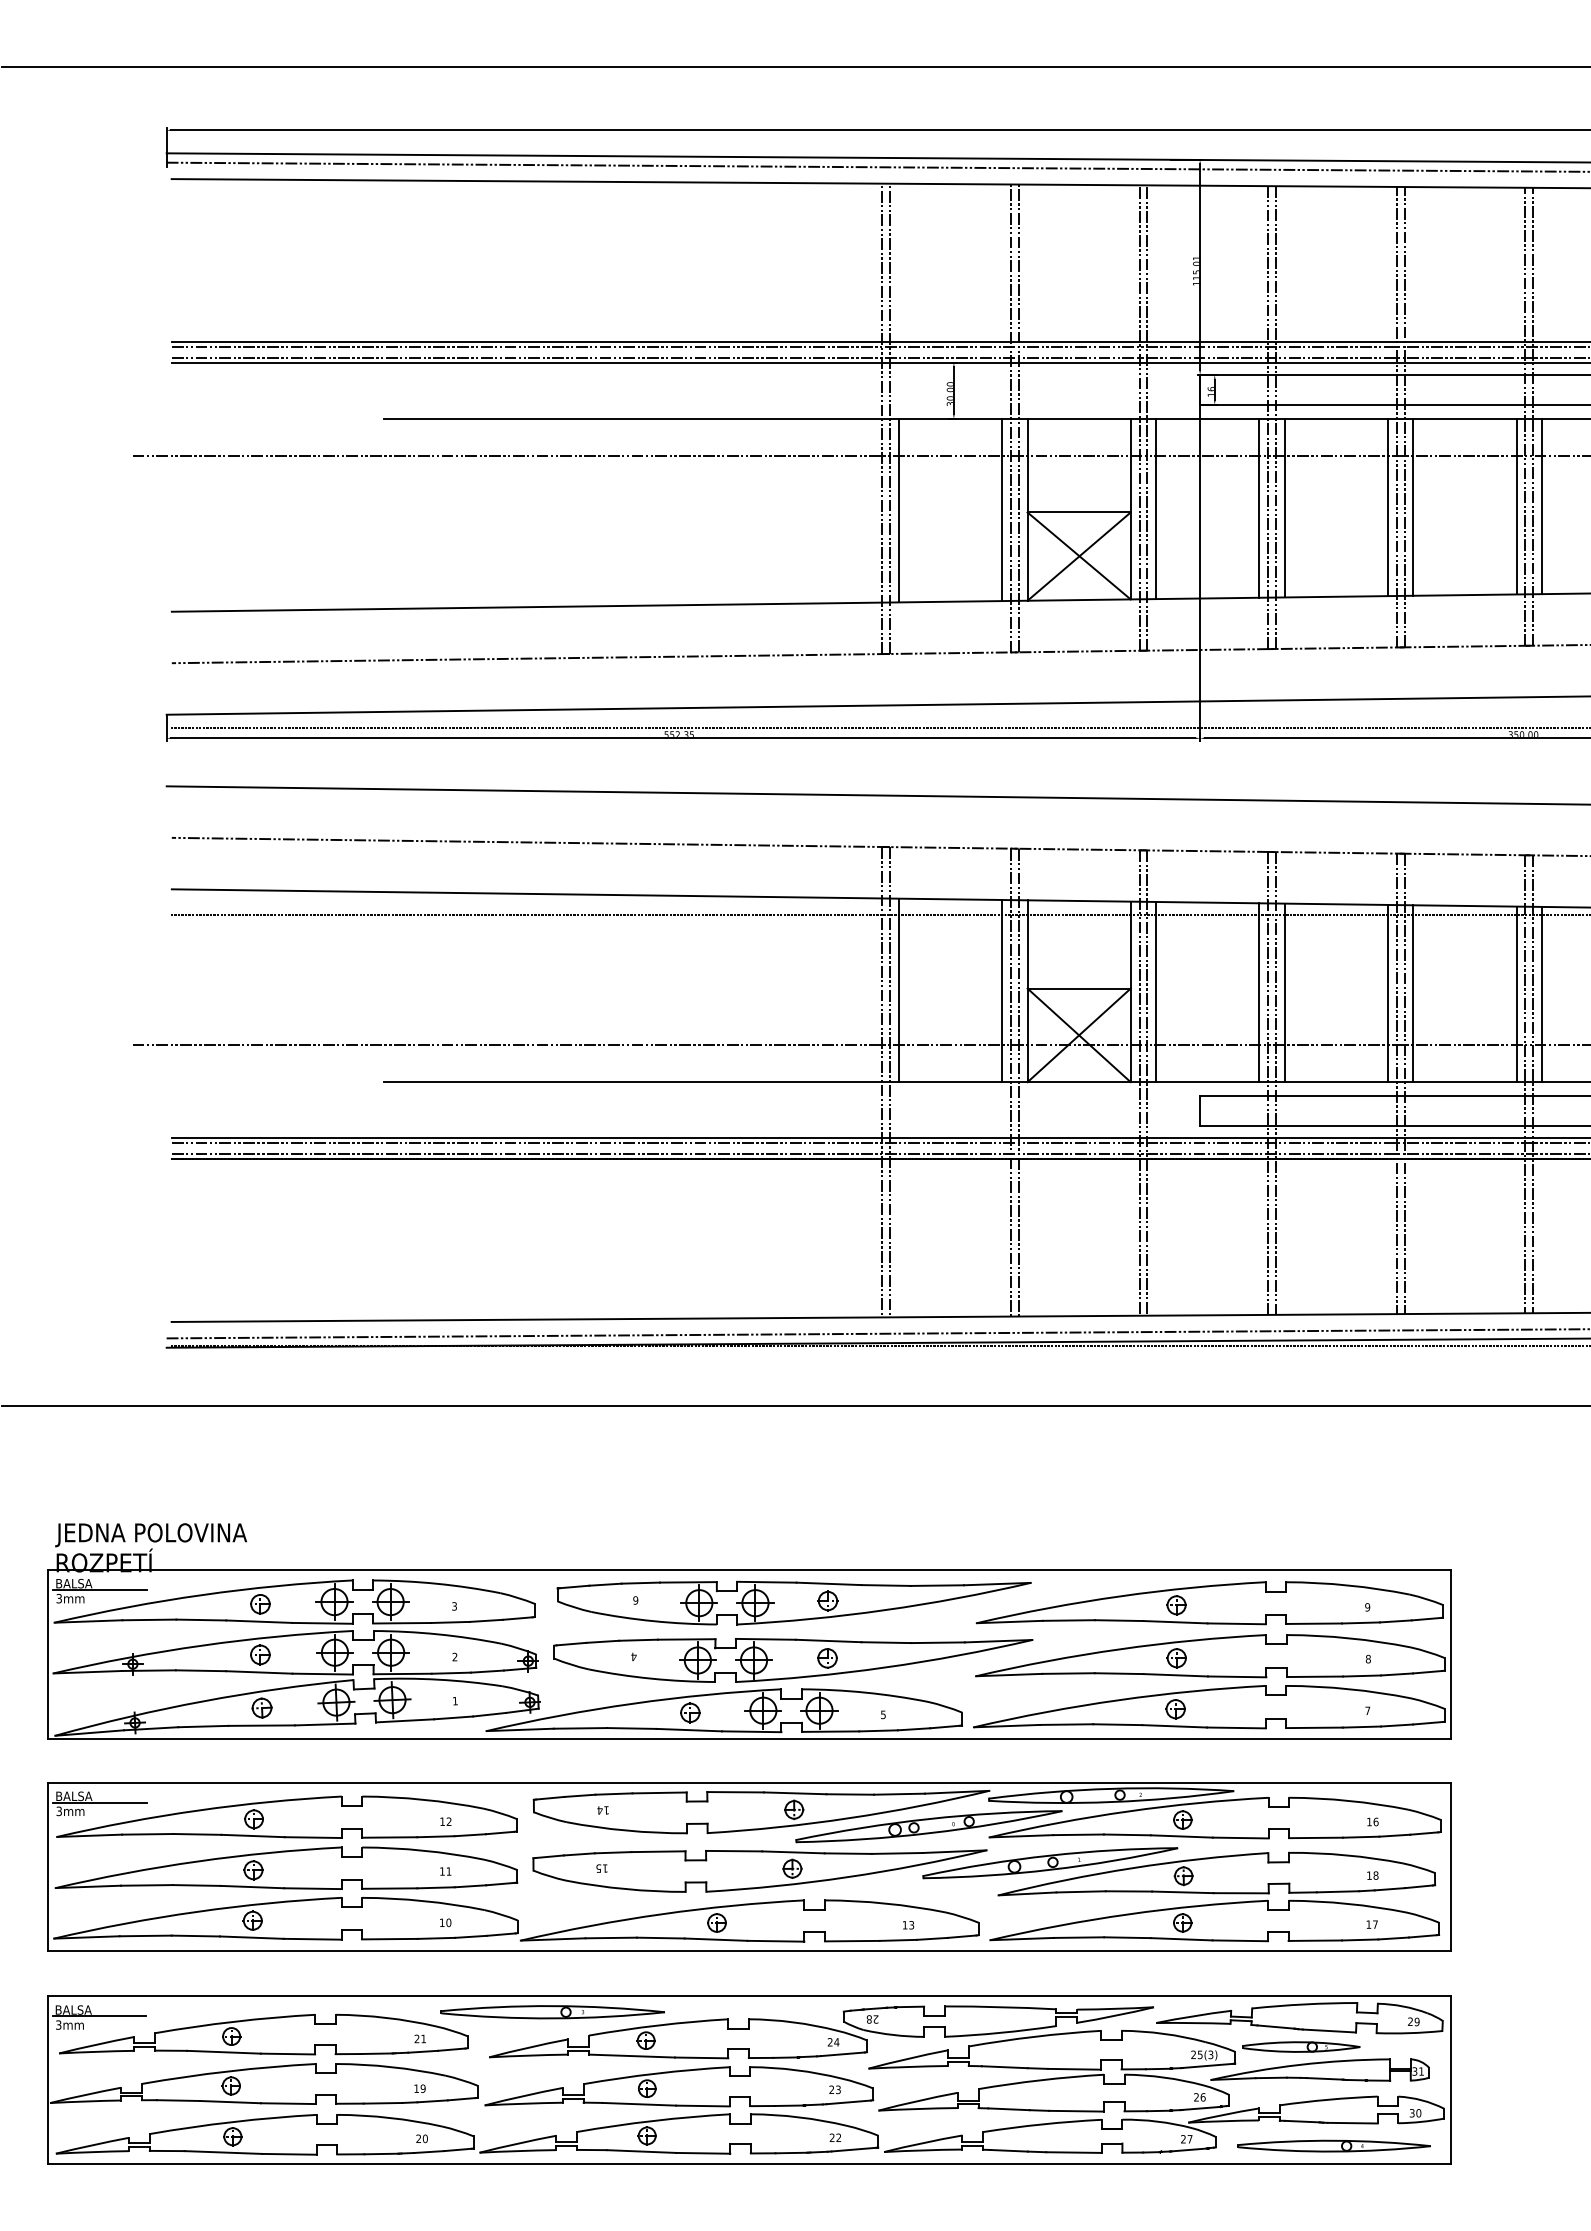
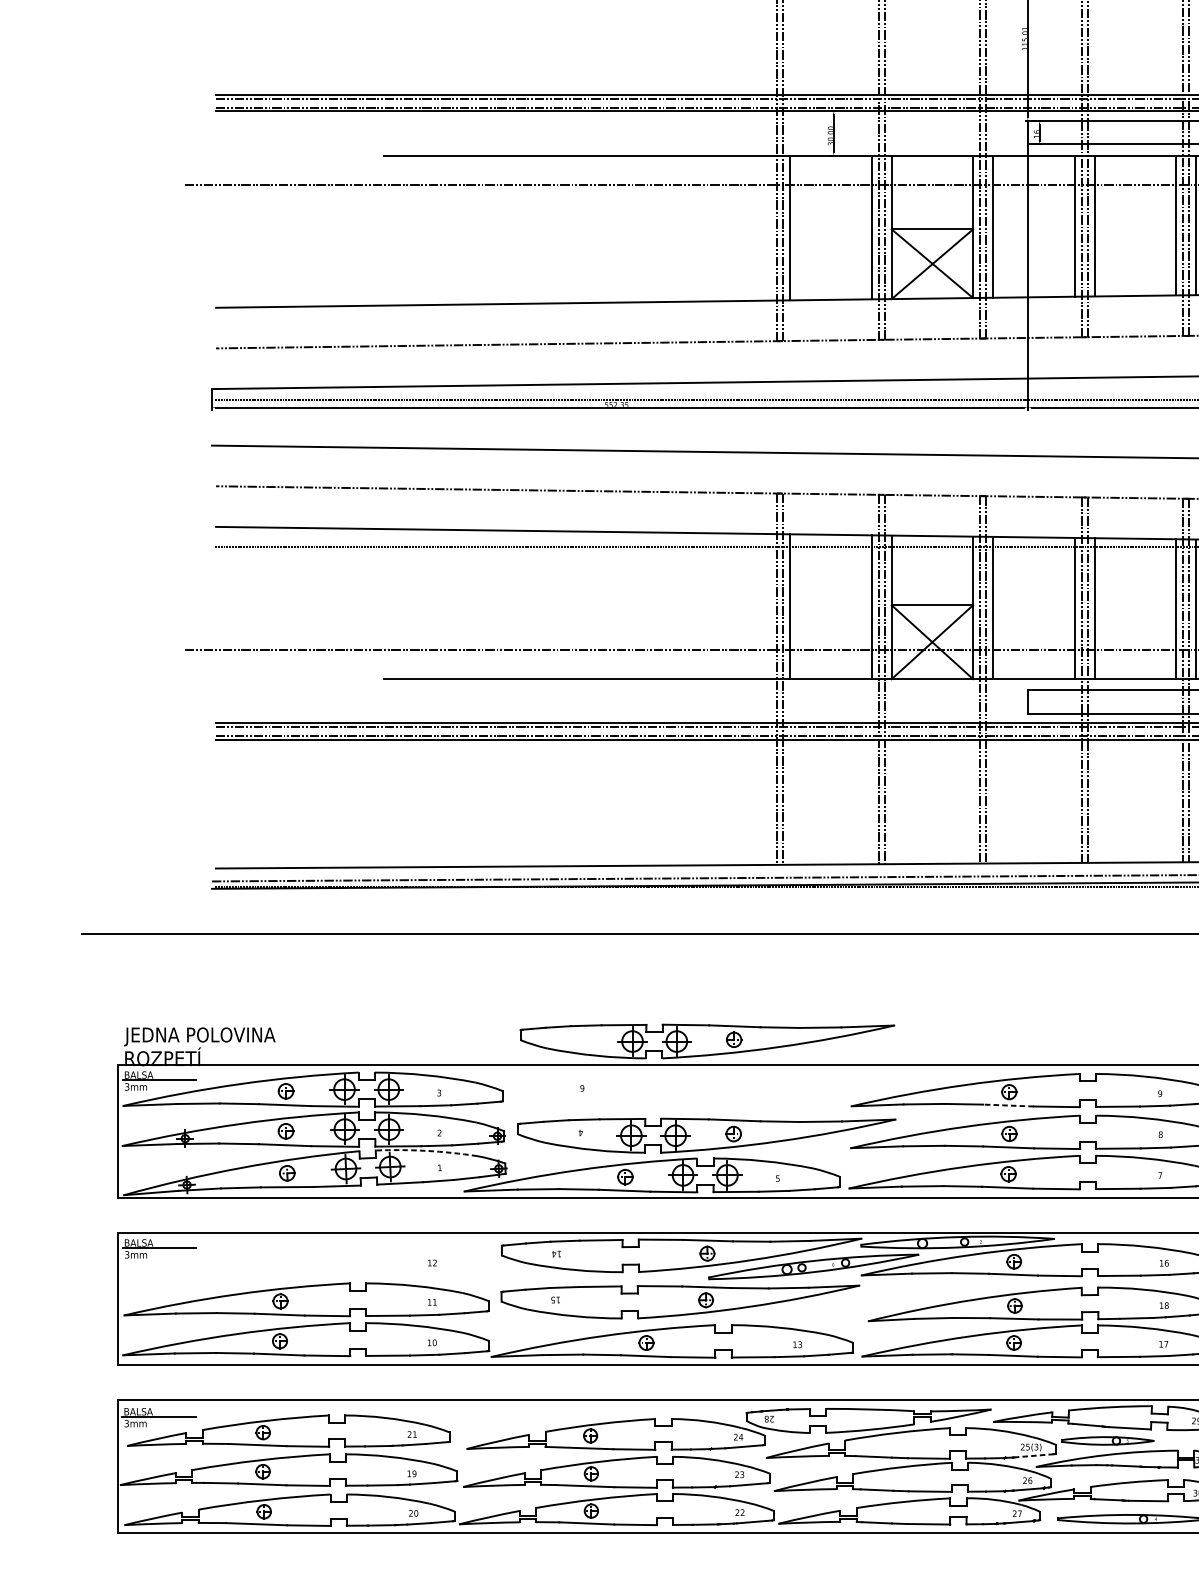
part: (793, 1602) -> (706, 1041), moved
line: (1175, 1622) -> (1008, 1105), solid -> dashed
arc: (438, 1679) -> (426, 1150), solid -> dashed
part: (286, 1816) -> (306, 1258), removed
part: (1050, 1863) -> (909, 1296), removed
part: (552, 2012) -> (516, 1413), removed
line: (1207, 2065) -> (1033, 1455), solid -> dashed

